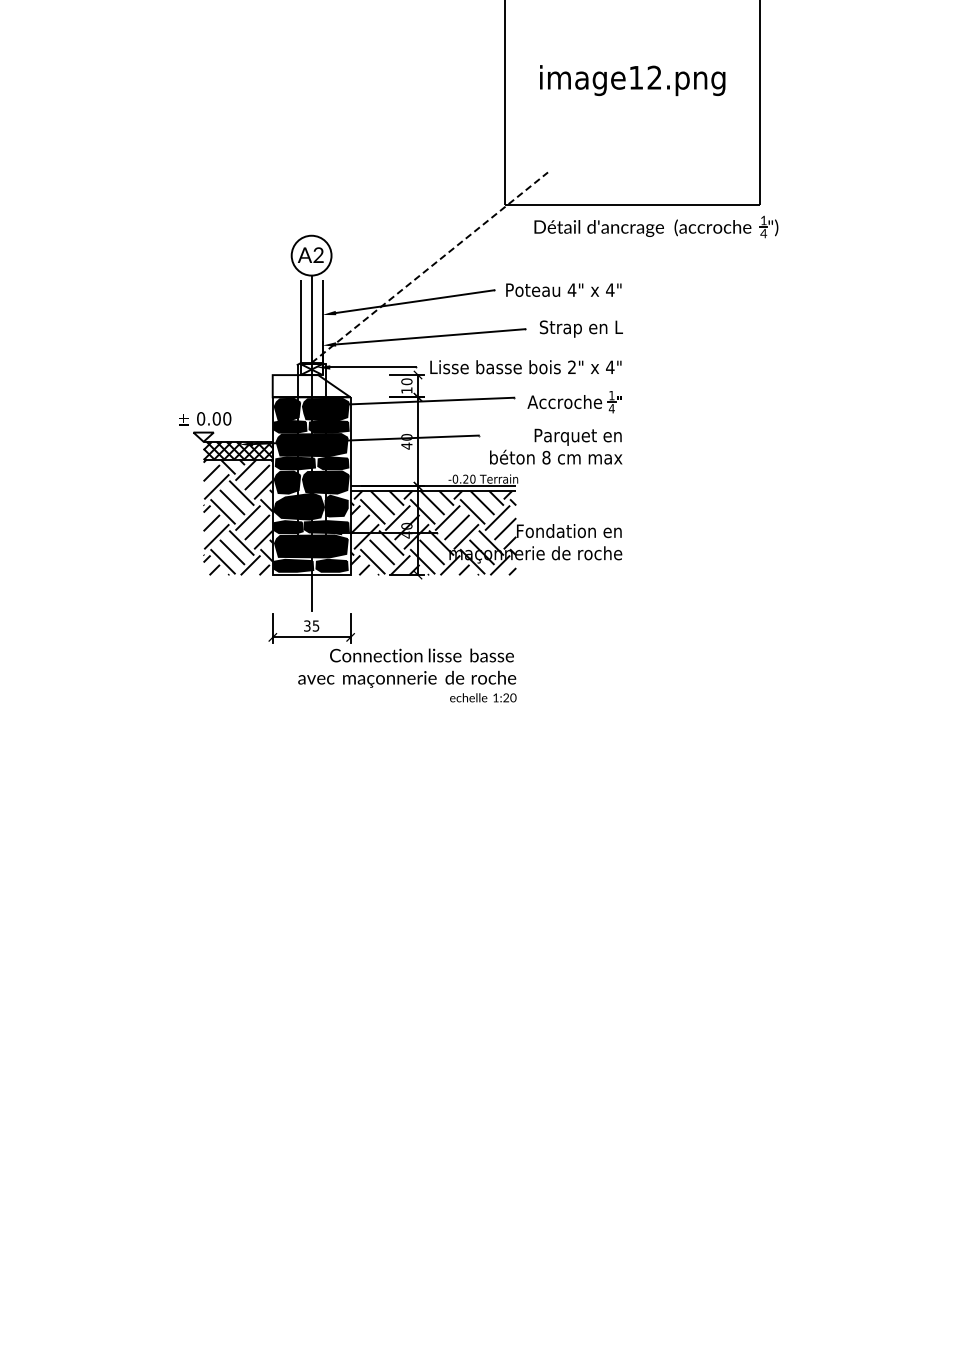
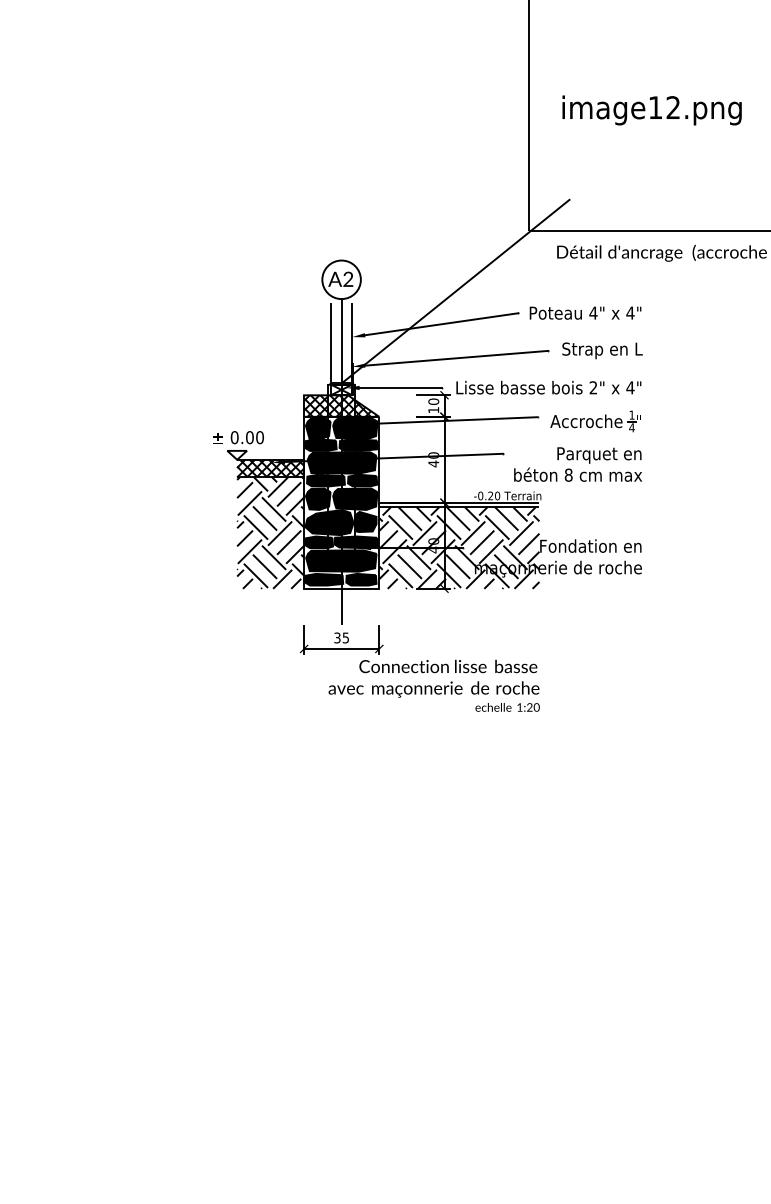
line: (429, 267) -> (455, 291), dashed -> solid
hatch: (310, 386) -> (340, 406), added

